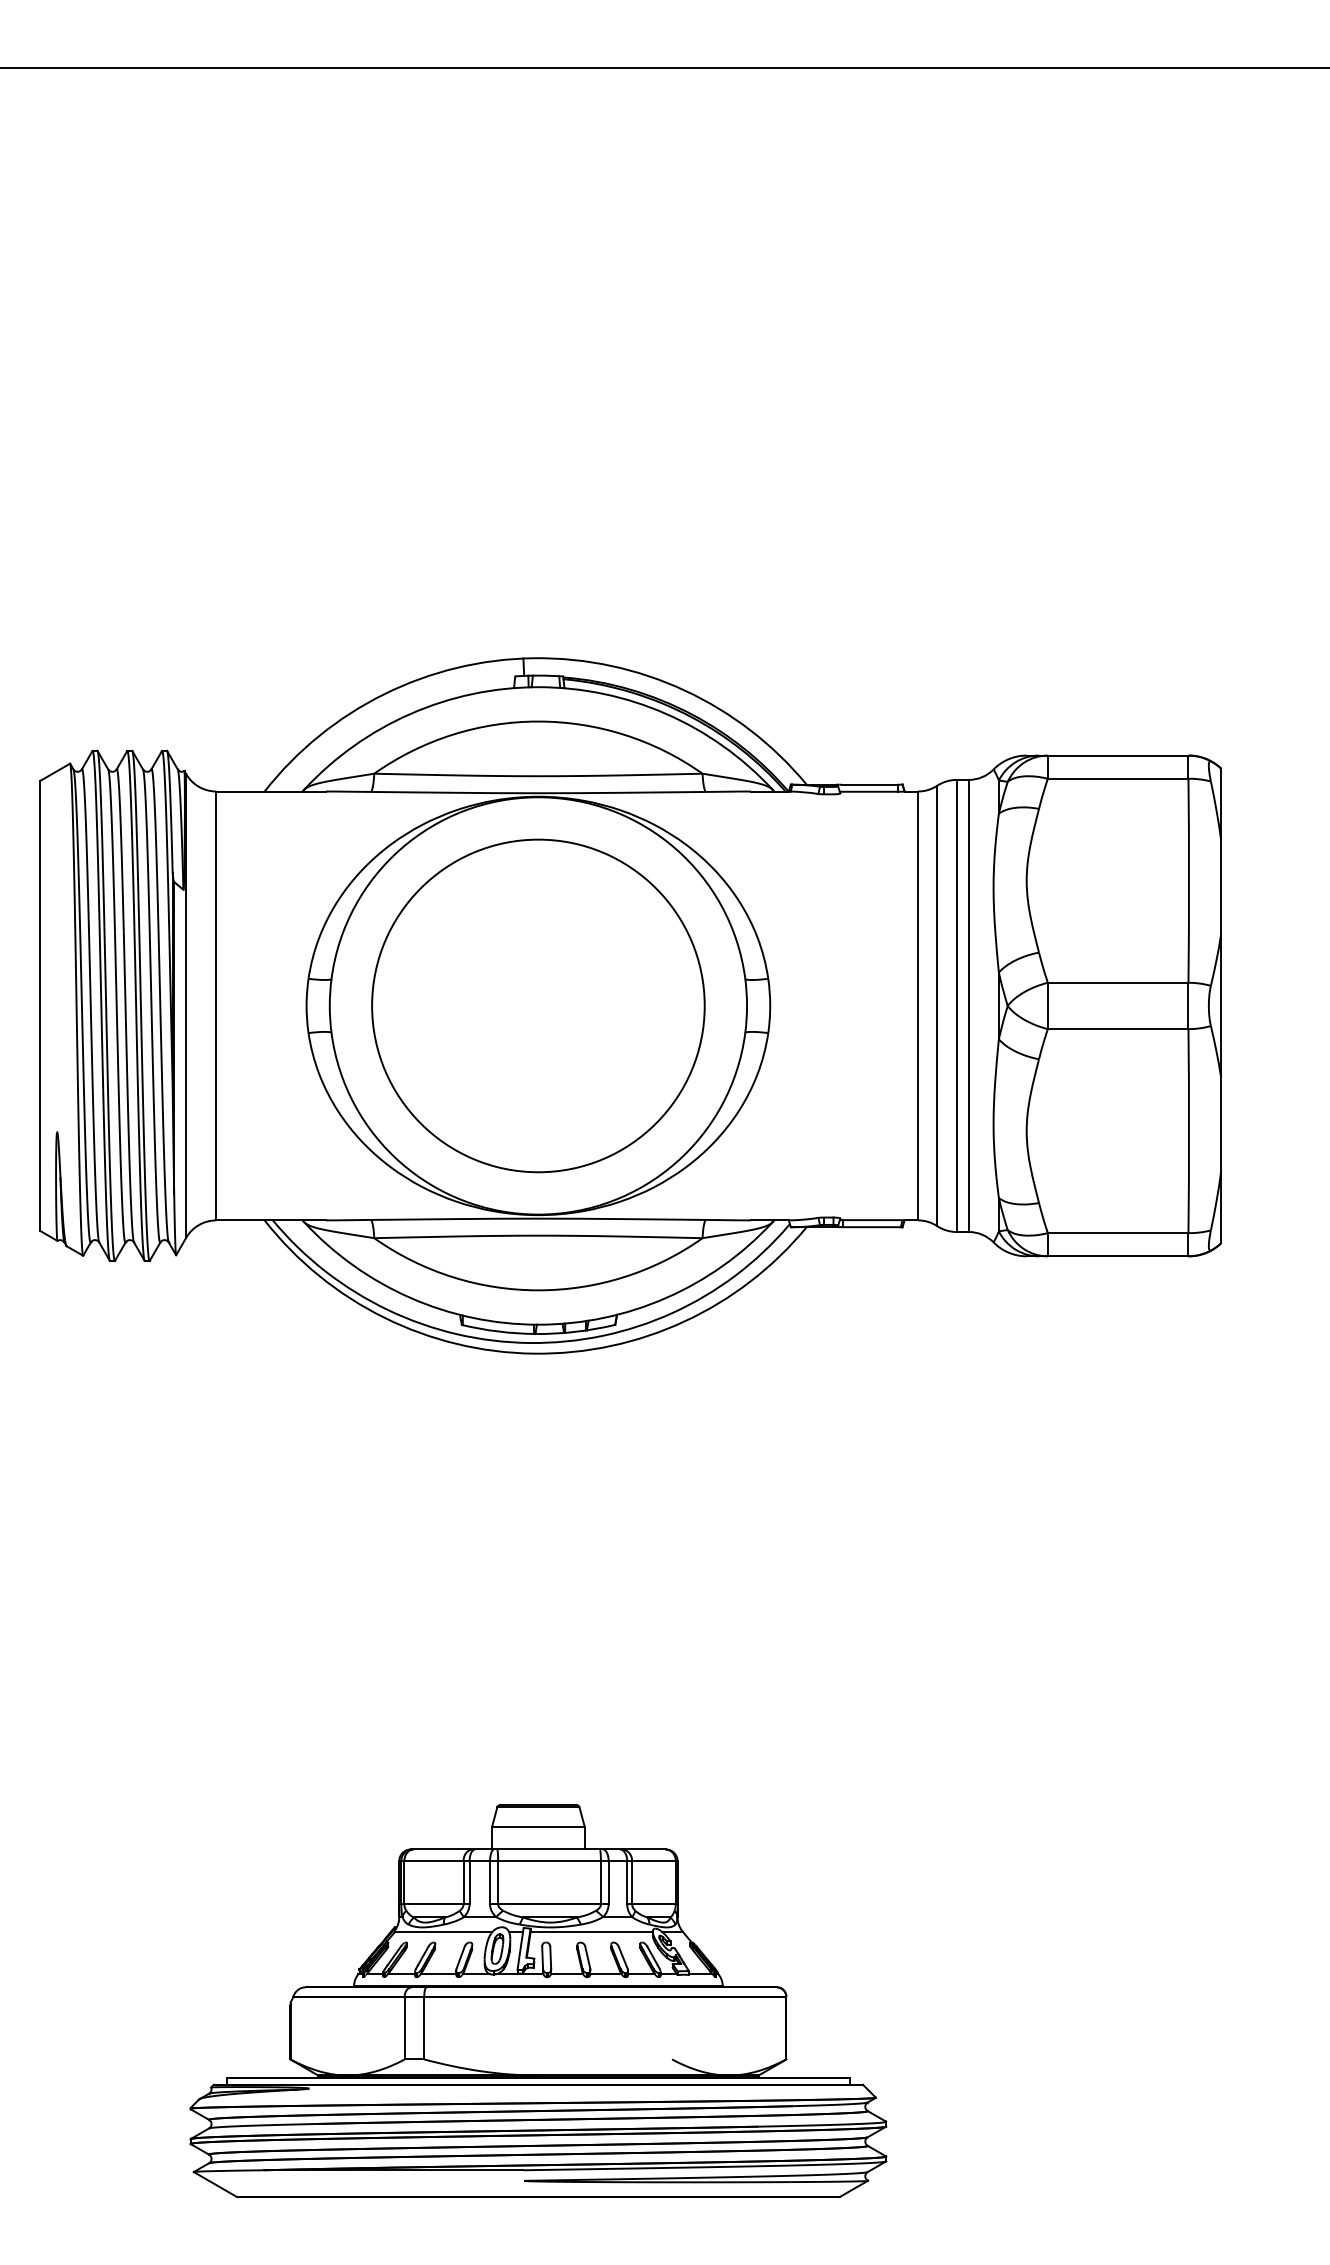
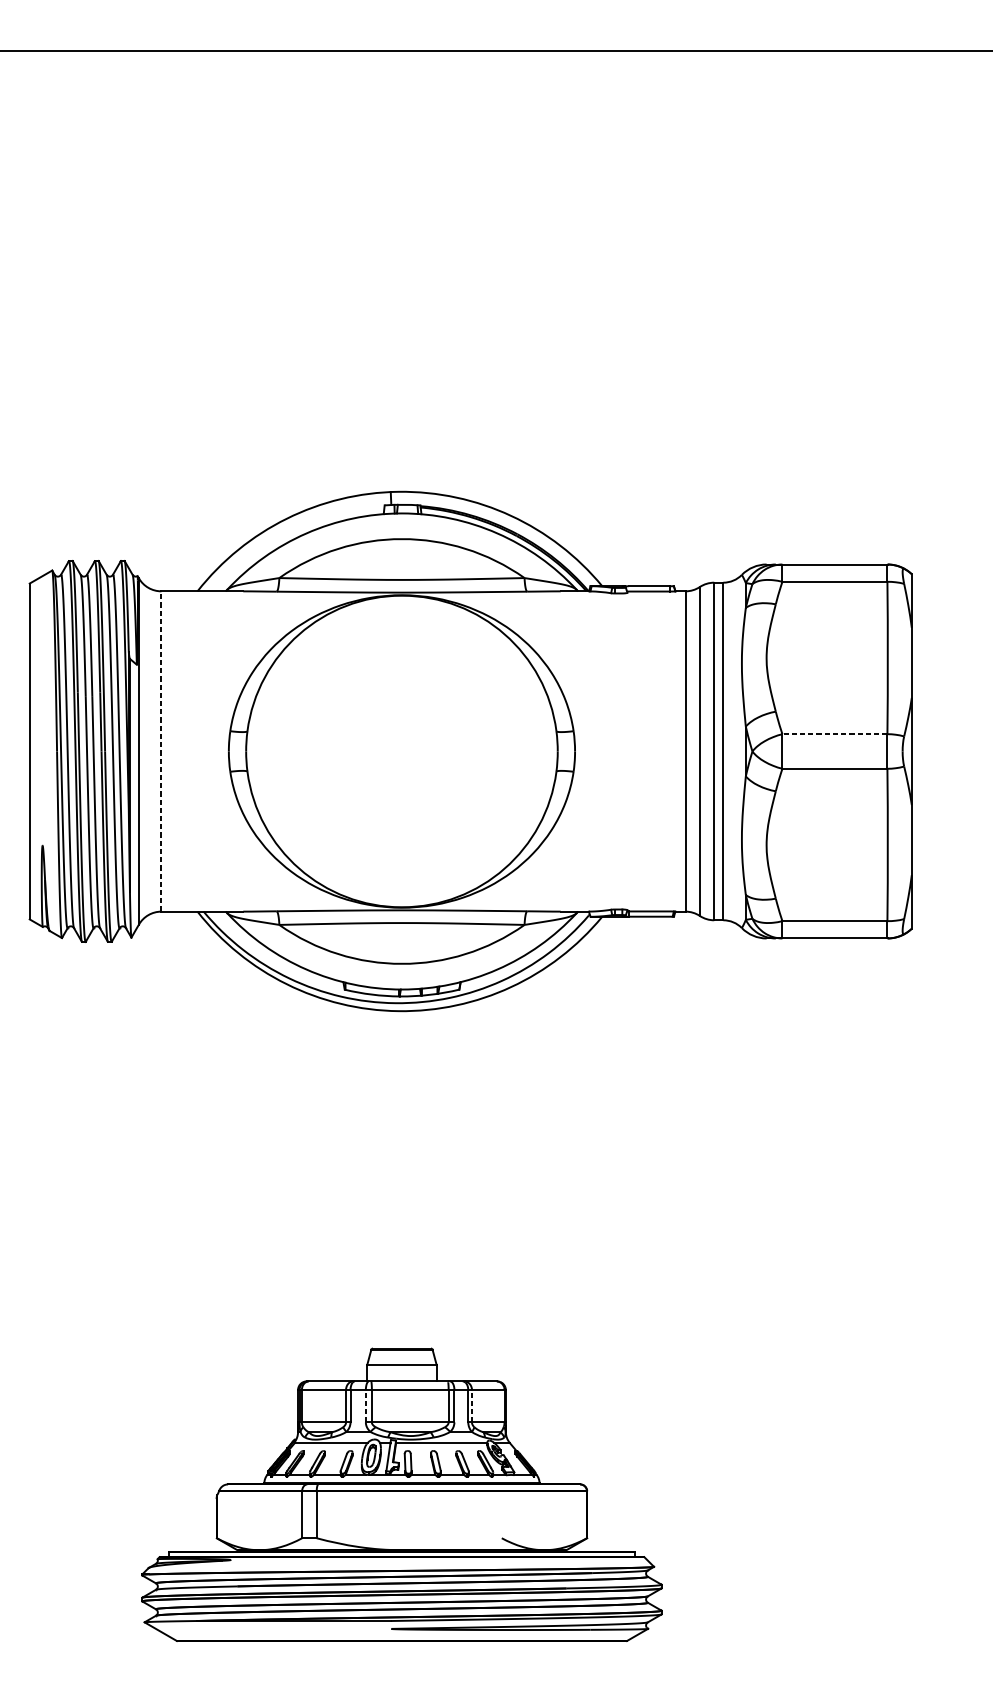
line: (1117, 982) -> (834, 733), solid -> dashed
line: (216, 1005) -> (161, 751), solid -> dashed
circle: (538, 1005) -> (402, 751), removed
line: (490, 1882) -> (366, 1406), solid -> dashed
line: (632, 1882) -> (472, 1406), solid -> dashed

